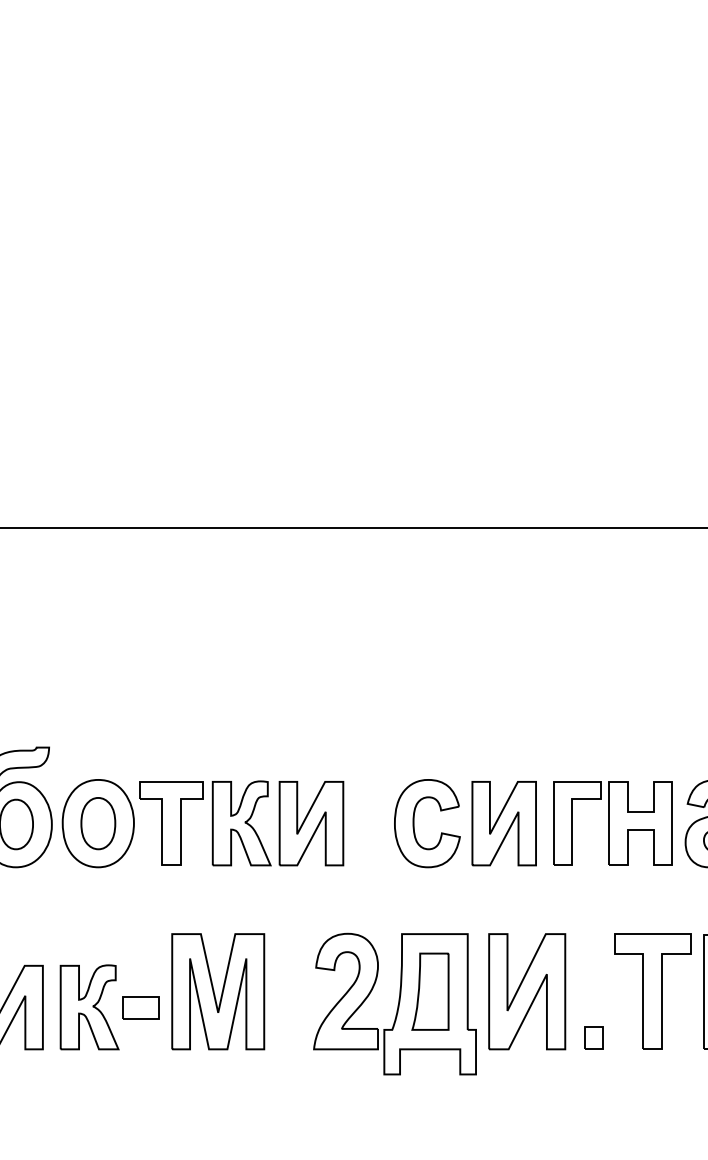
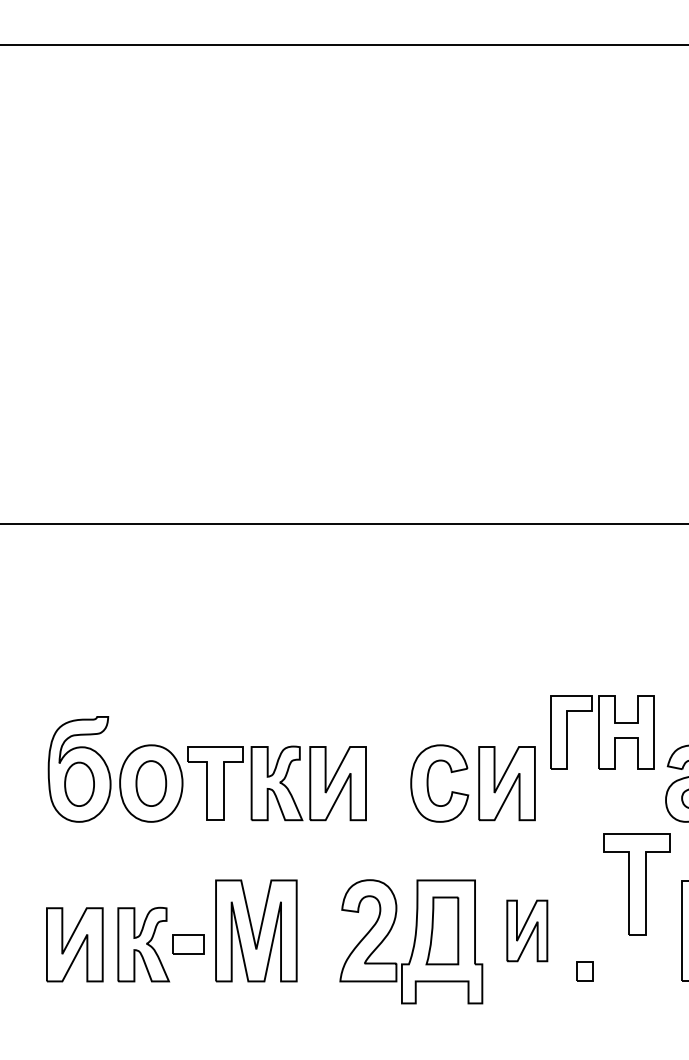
part: (613, 823) -> (602, 732), moved
part: (527, 991) -> (527, 930), size x0.6
part: (651, 991) -> (636, 884), moved

